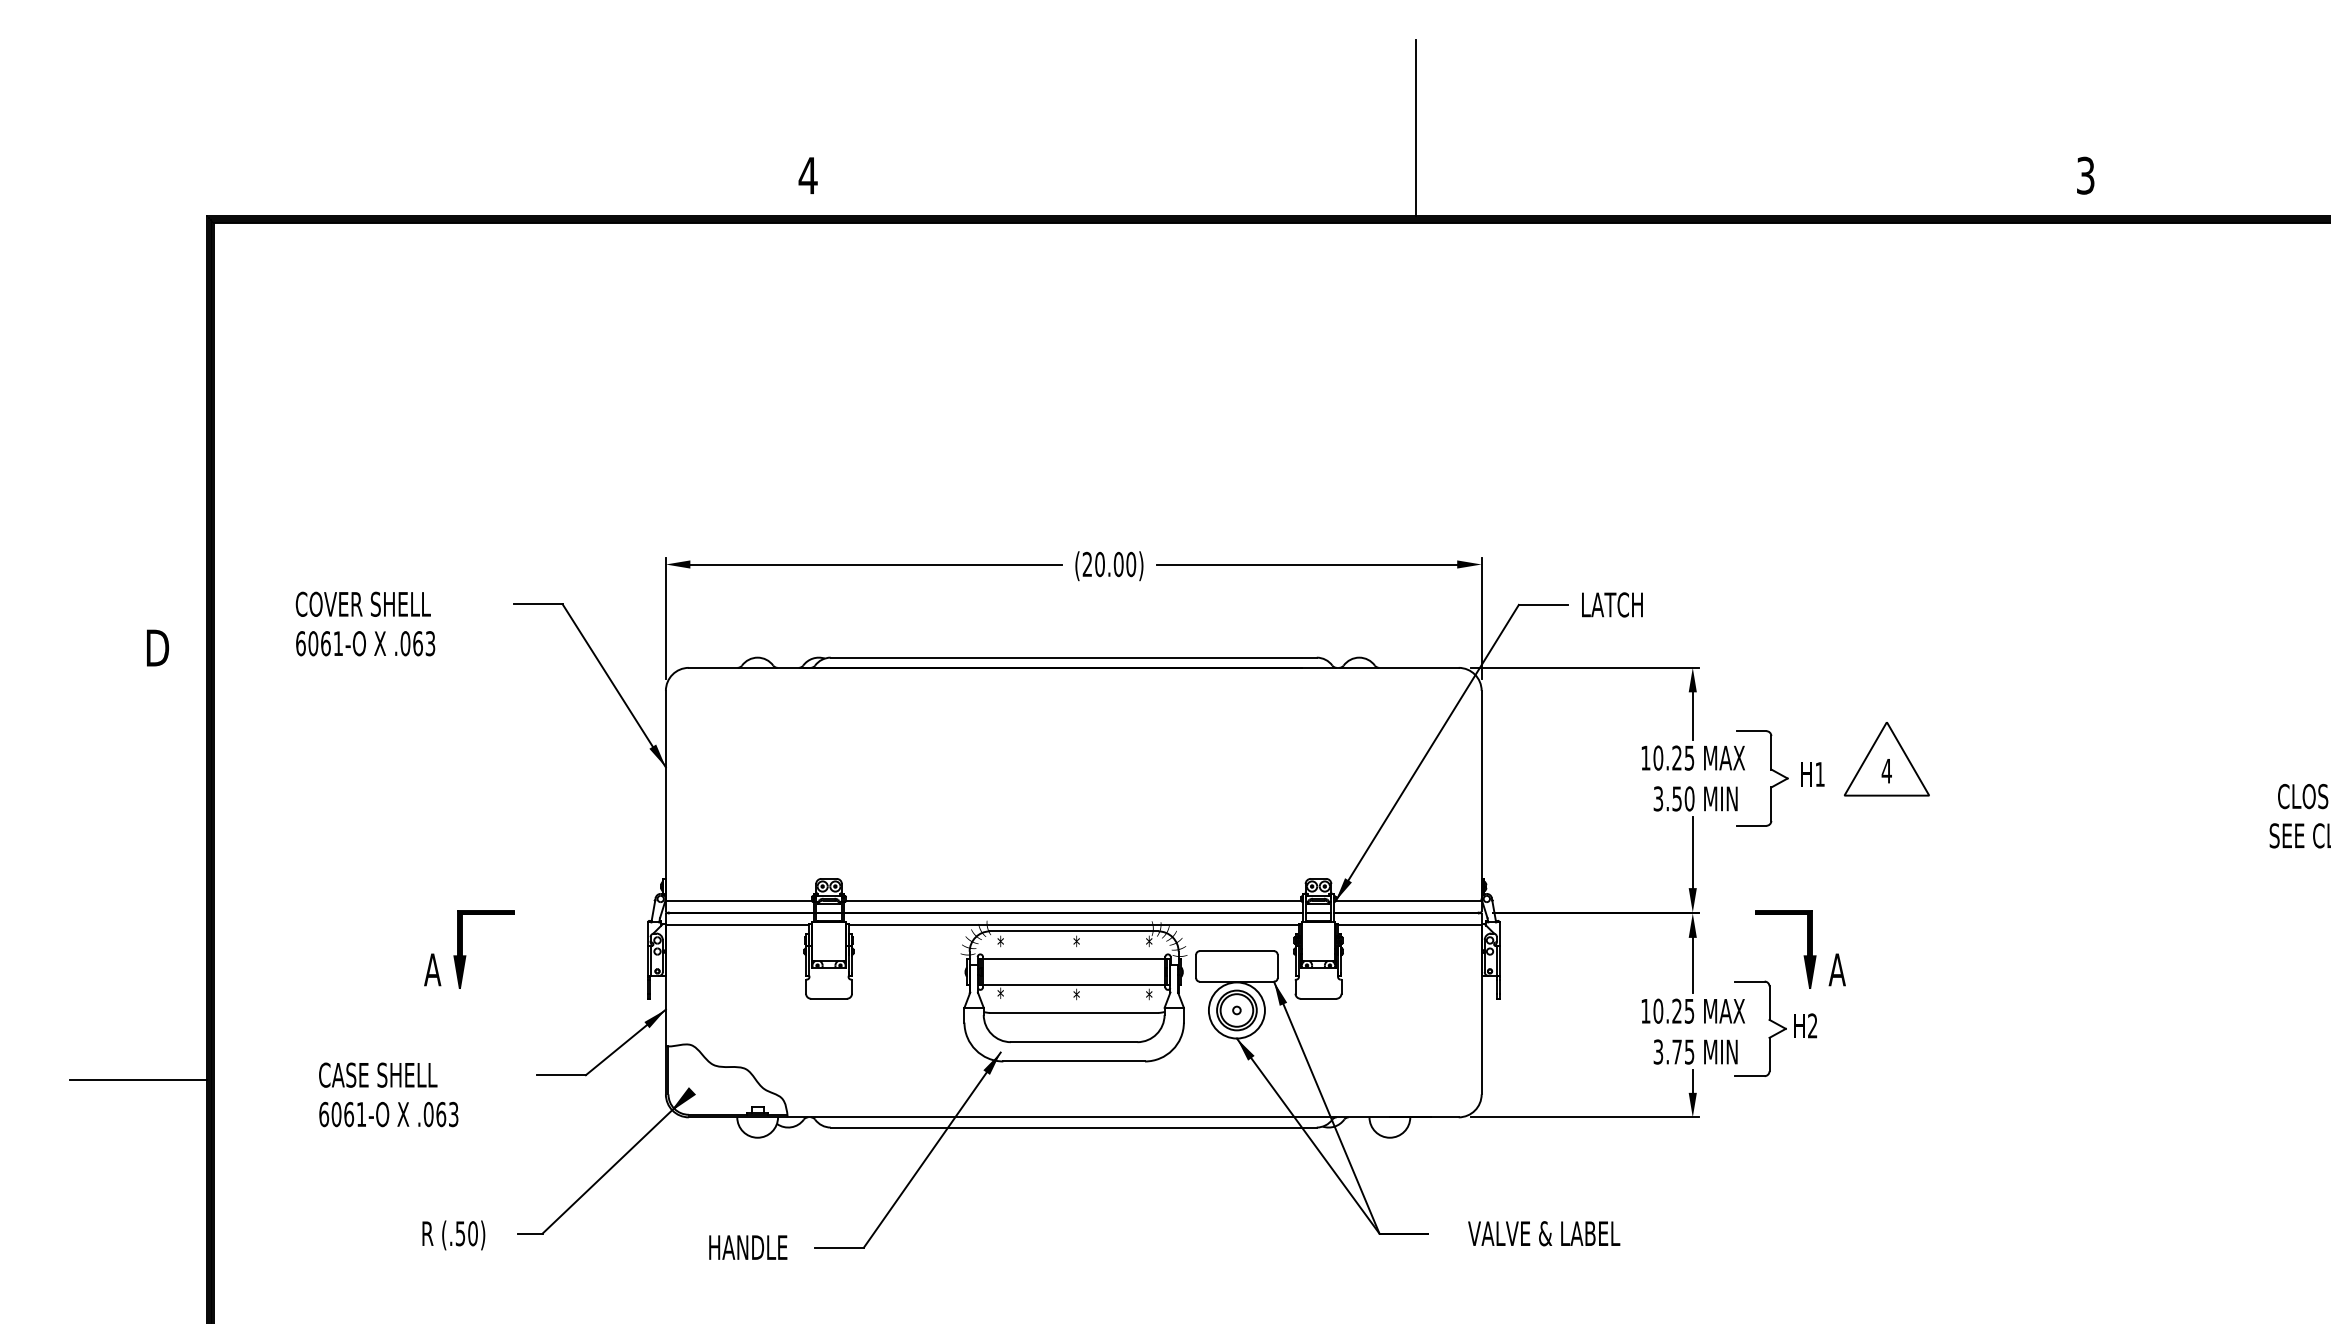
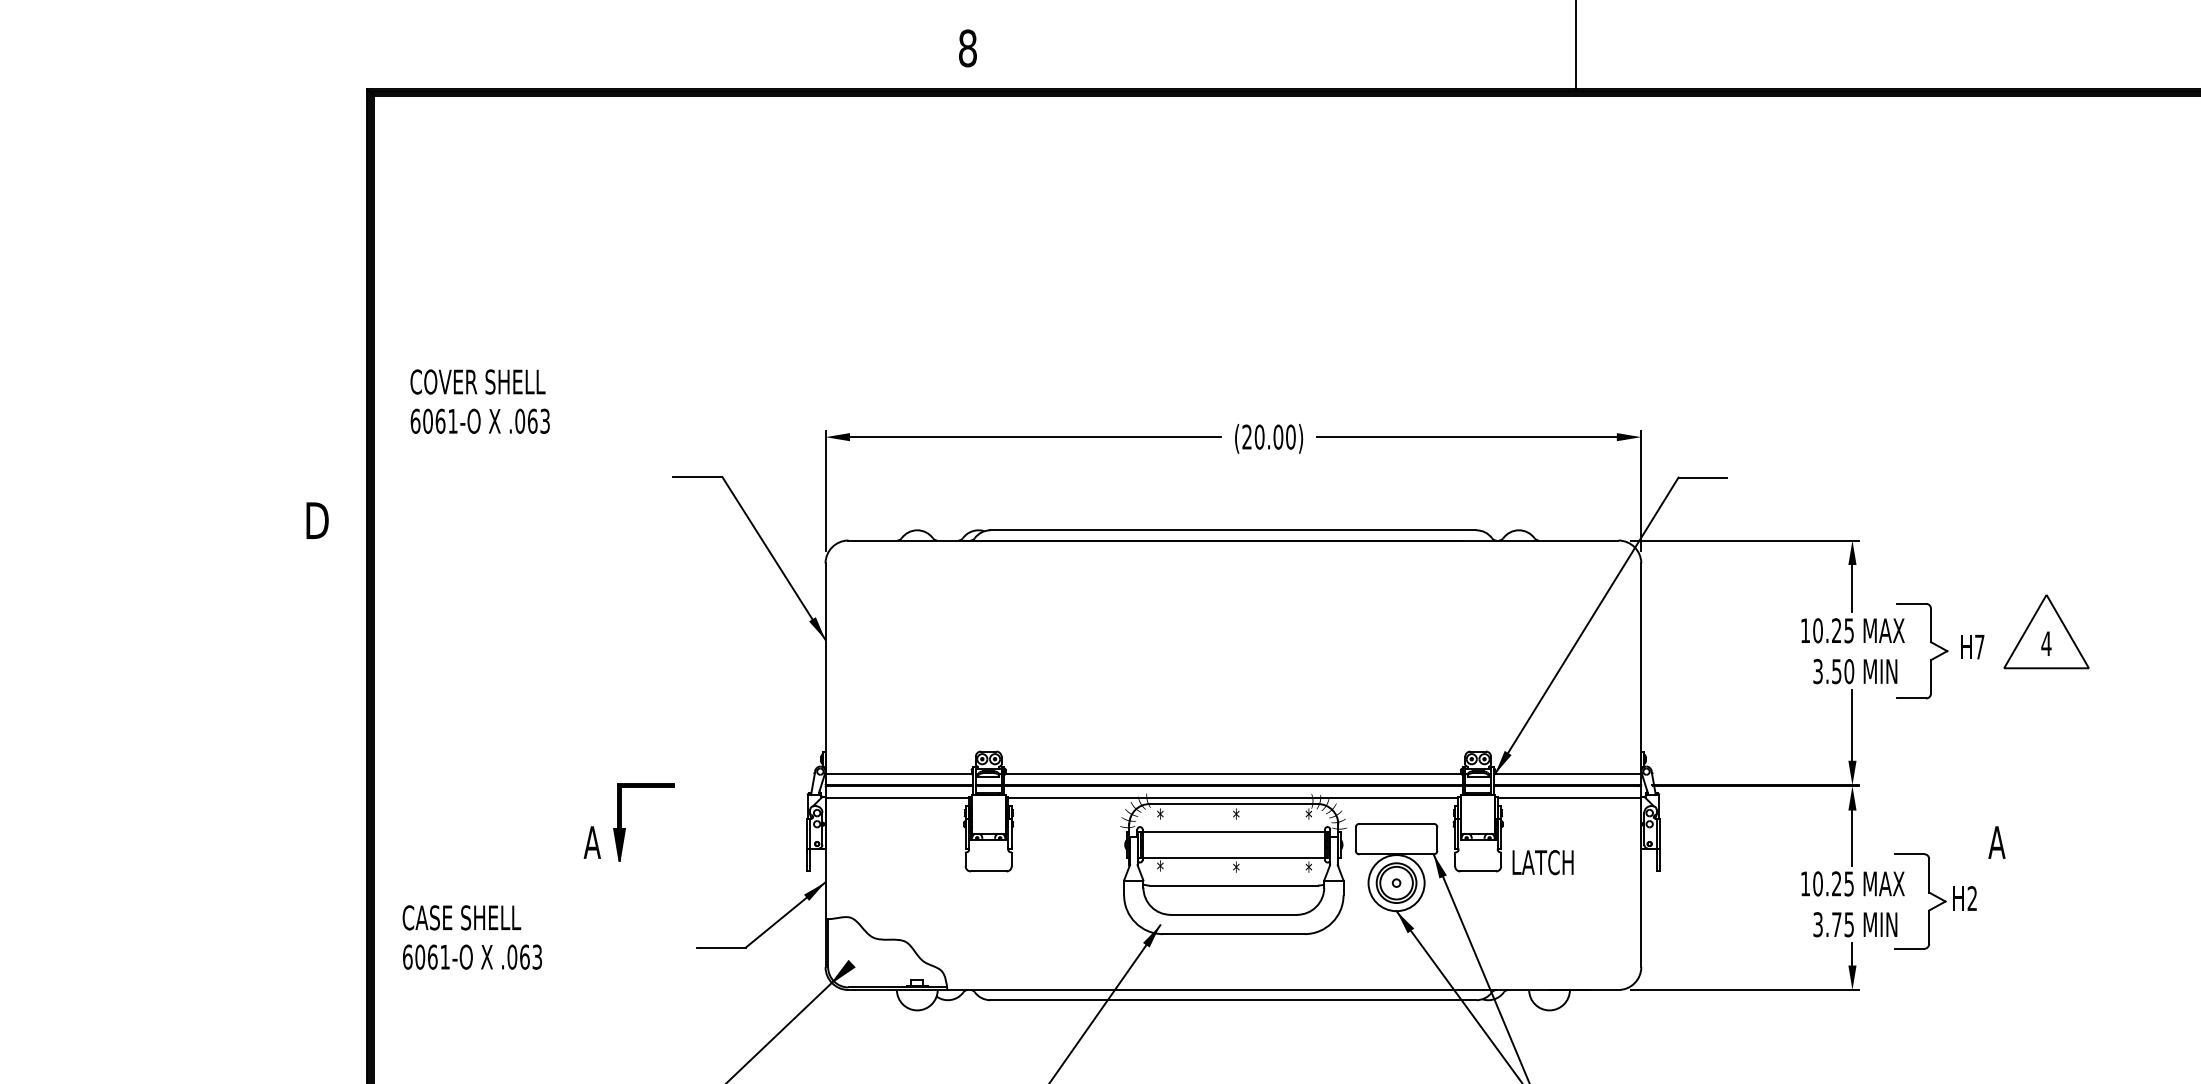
text: (807, 175) -> (967, 48), 4 -> 8
text: (1612, 604) -> (1543, 862), moved
text: (365, 623) -> (480, 401), moved
text: (1819, 774) -> (1979, 647), 1 -> 7
part: (1803, 955) -> (1963, 828), removed
line: (137, 1080) -> (297, 953), removed
text: (388, 1094) -> (472, 937), moved

